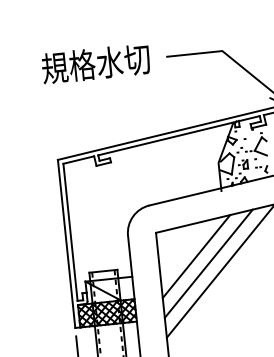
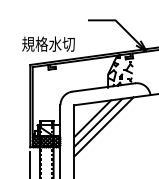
text: (95, 62) -> (48, 43), moved

